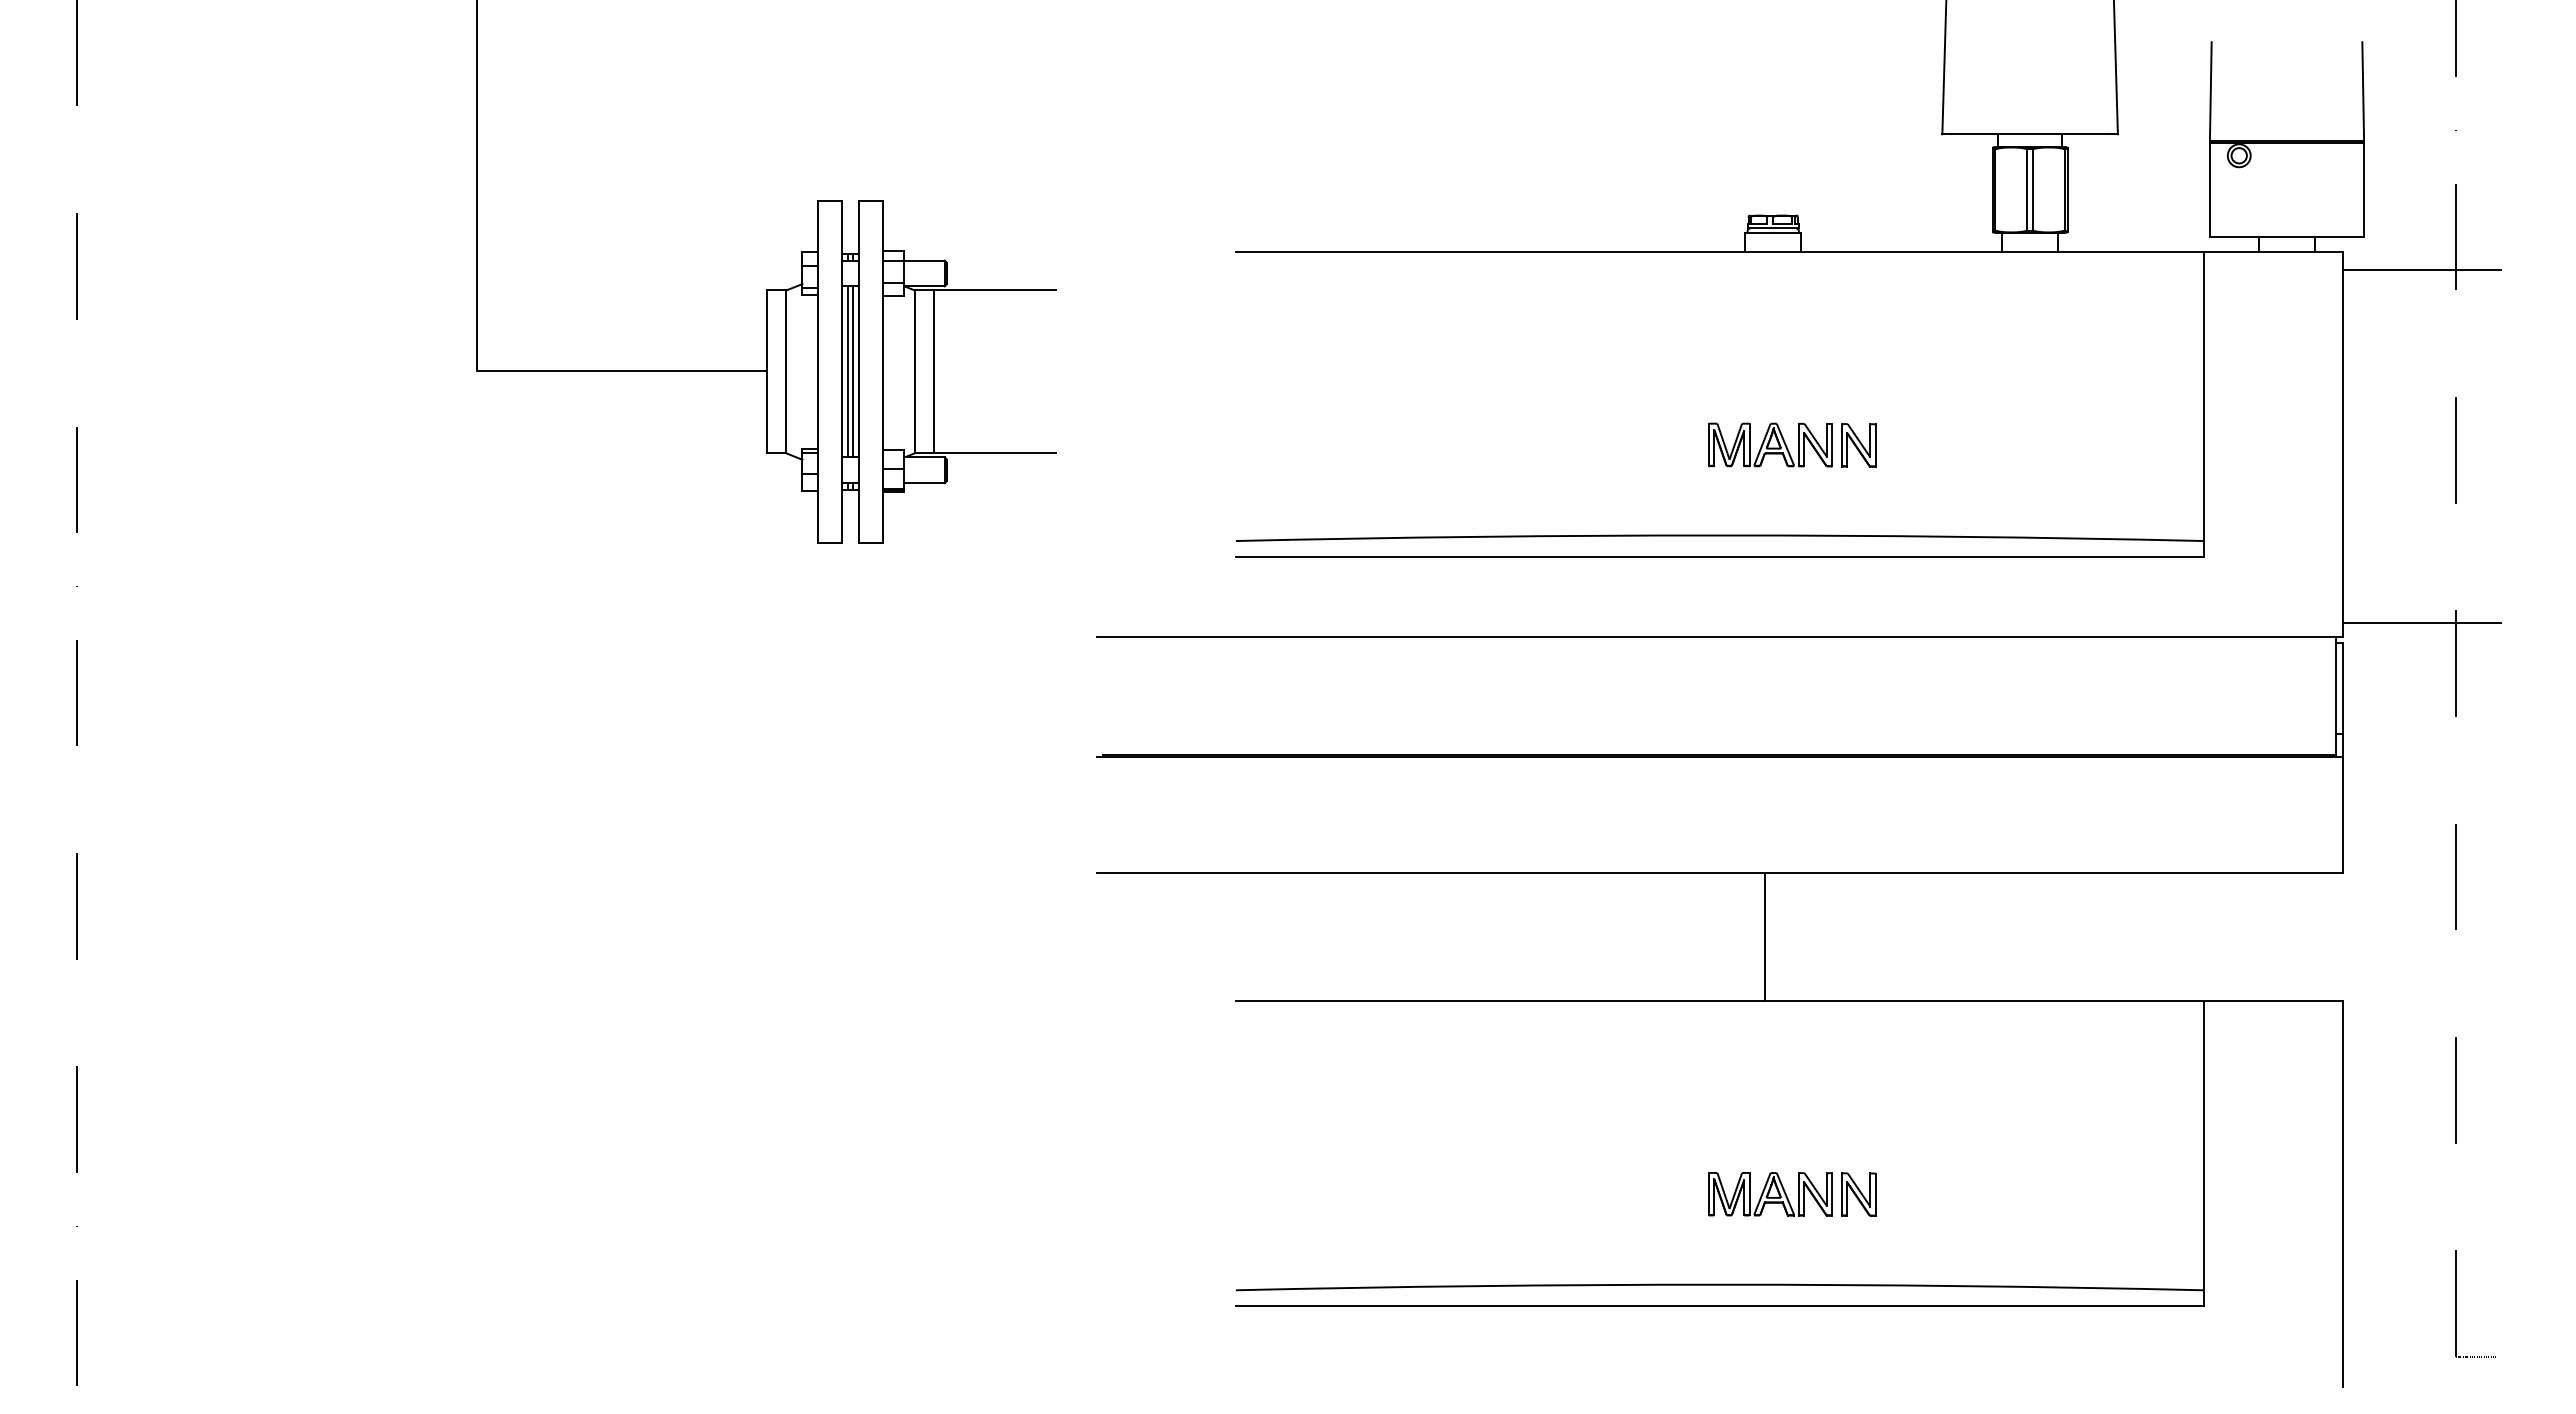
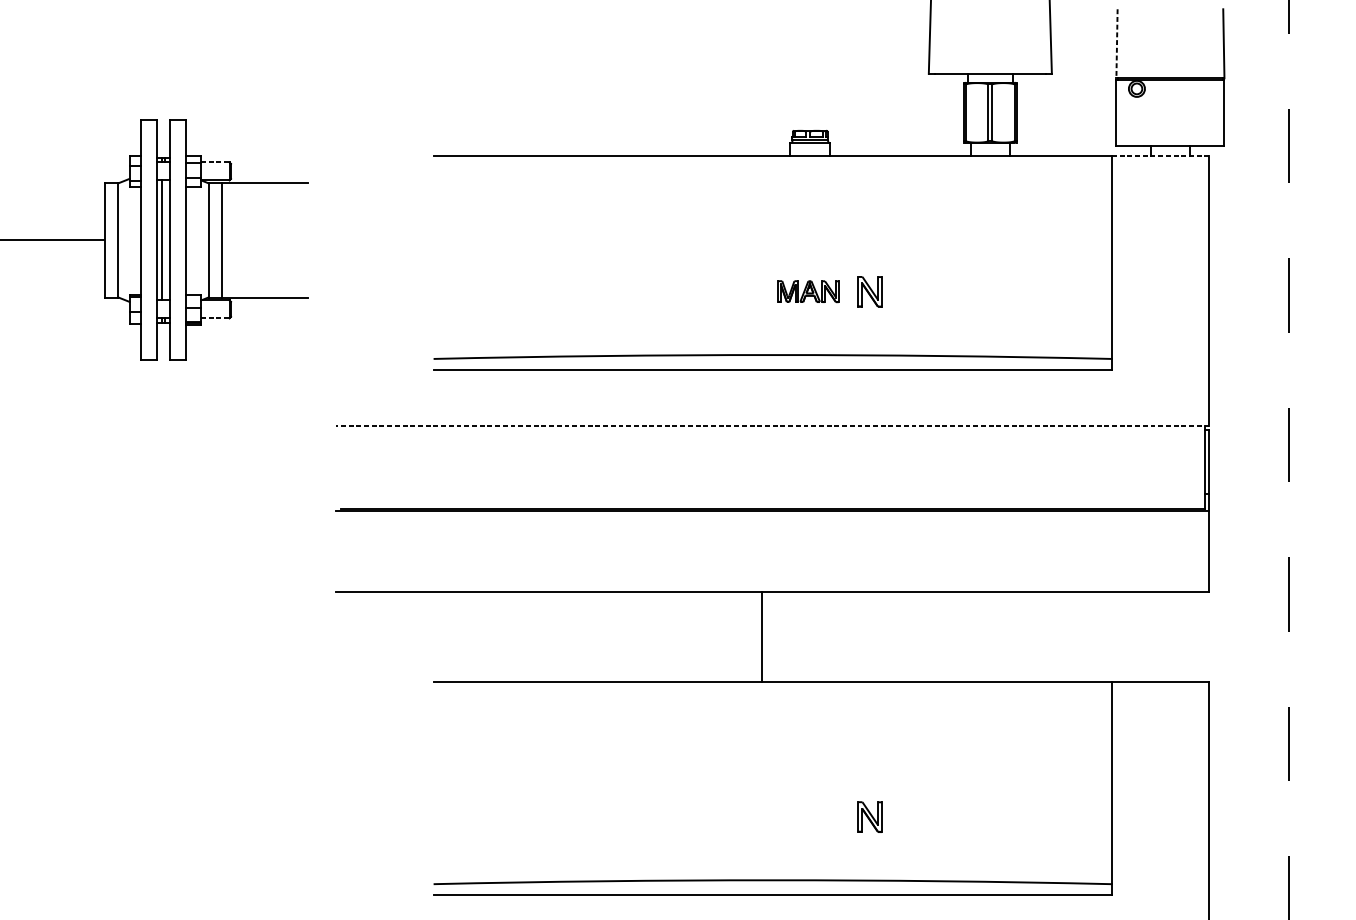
line: (2210, 91) -> (1116, 43), solid -> dashed
line: (2273, 252) -> (1160, 156), solid -> dashed
line: (924, 260) -> (215, 162), solid -> dashed
line: (2421, 270) -> (1264, 169), removed
line: (852, 371) -> (164, 240), removed
part: (1770, 444) -> (808, 291), size x0.7
line: (924, 483) -> (215, 318), solid -> dashed
line: (2421, 623) -> (1264, 416), removed
line: (1719, 637) -> (772, 426), solid -> dashed
line: (1764, 936) -> (761, 636), moved
part: (1770, 1194) -> (808, 817), removed

